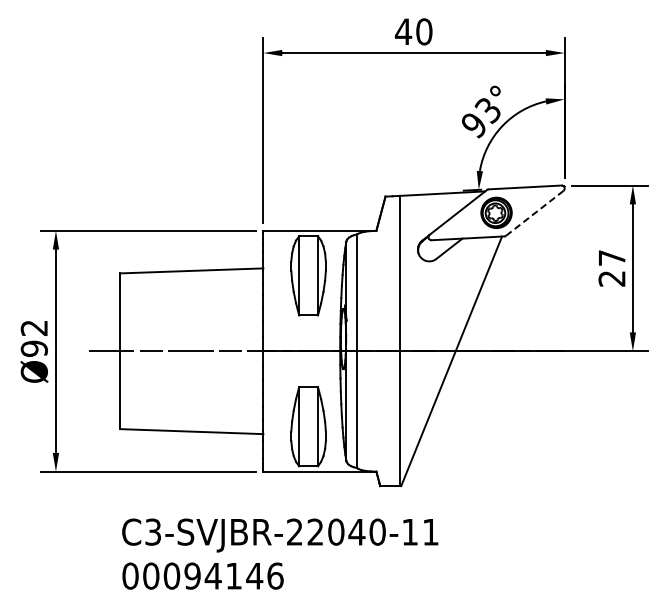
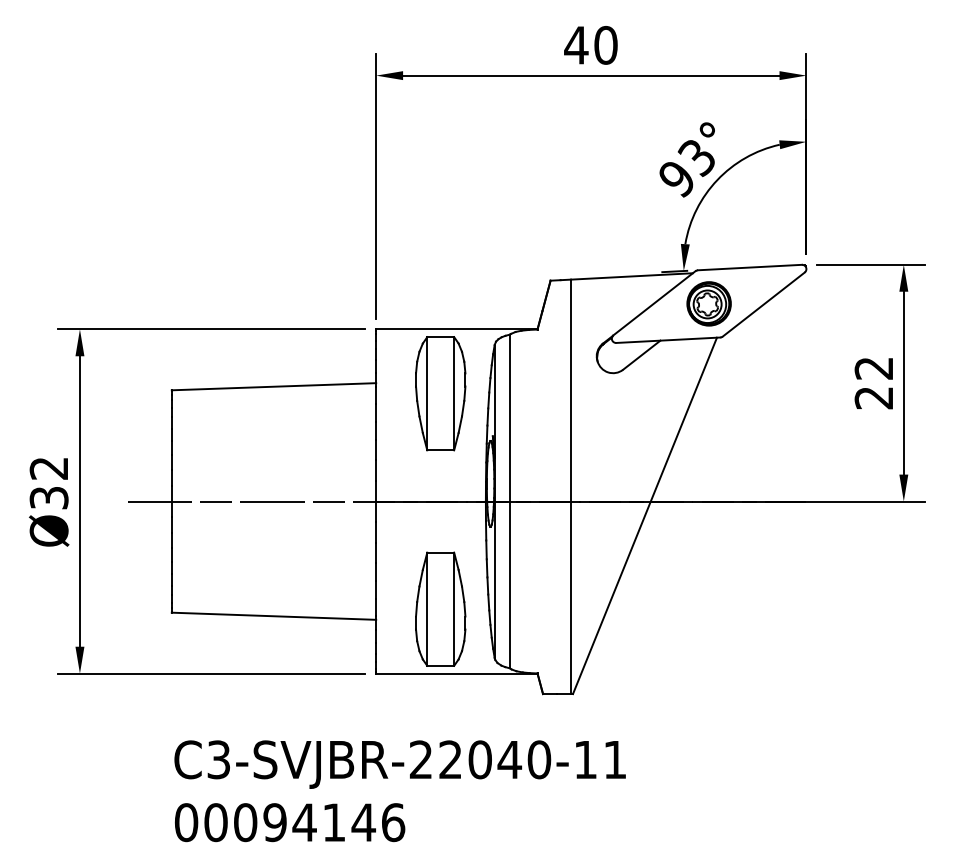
line: (535, 213) -> (764, 304), dashed -> solid
text: (611, 257) -> (873, 367), 27 -> 22
text: (33, 348) -> (47, 497), Ø92 -> Ø32

